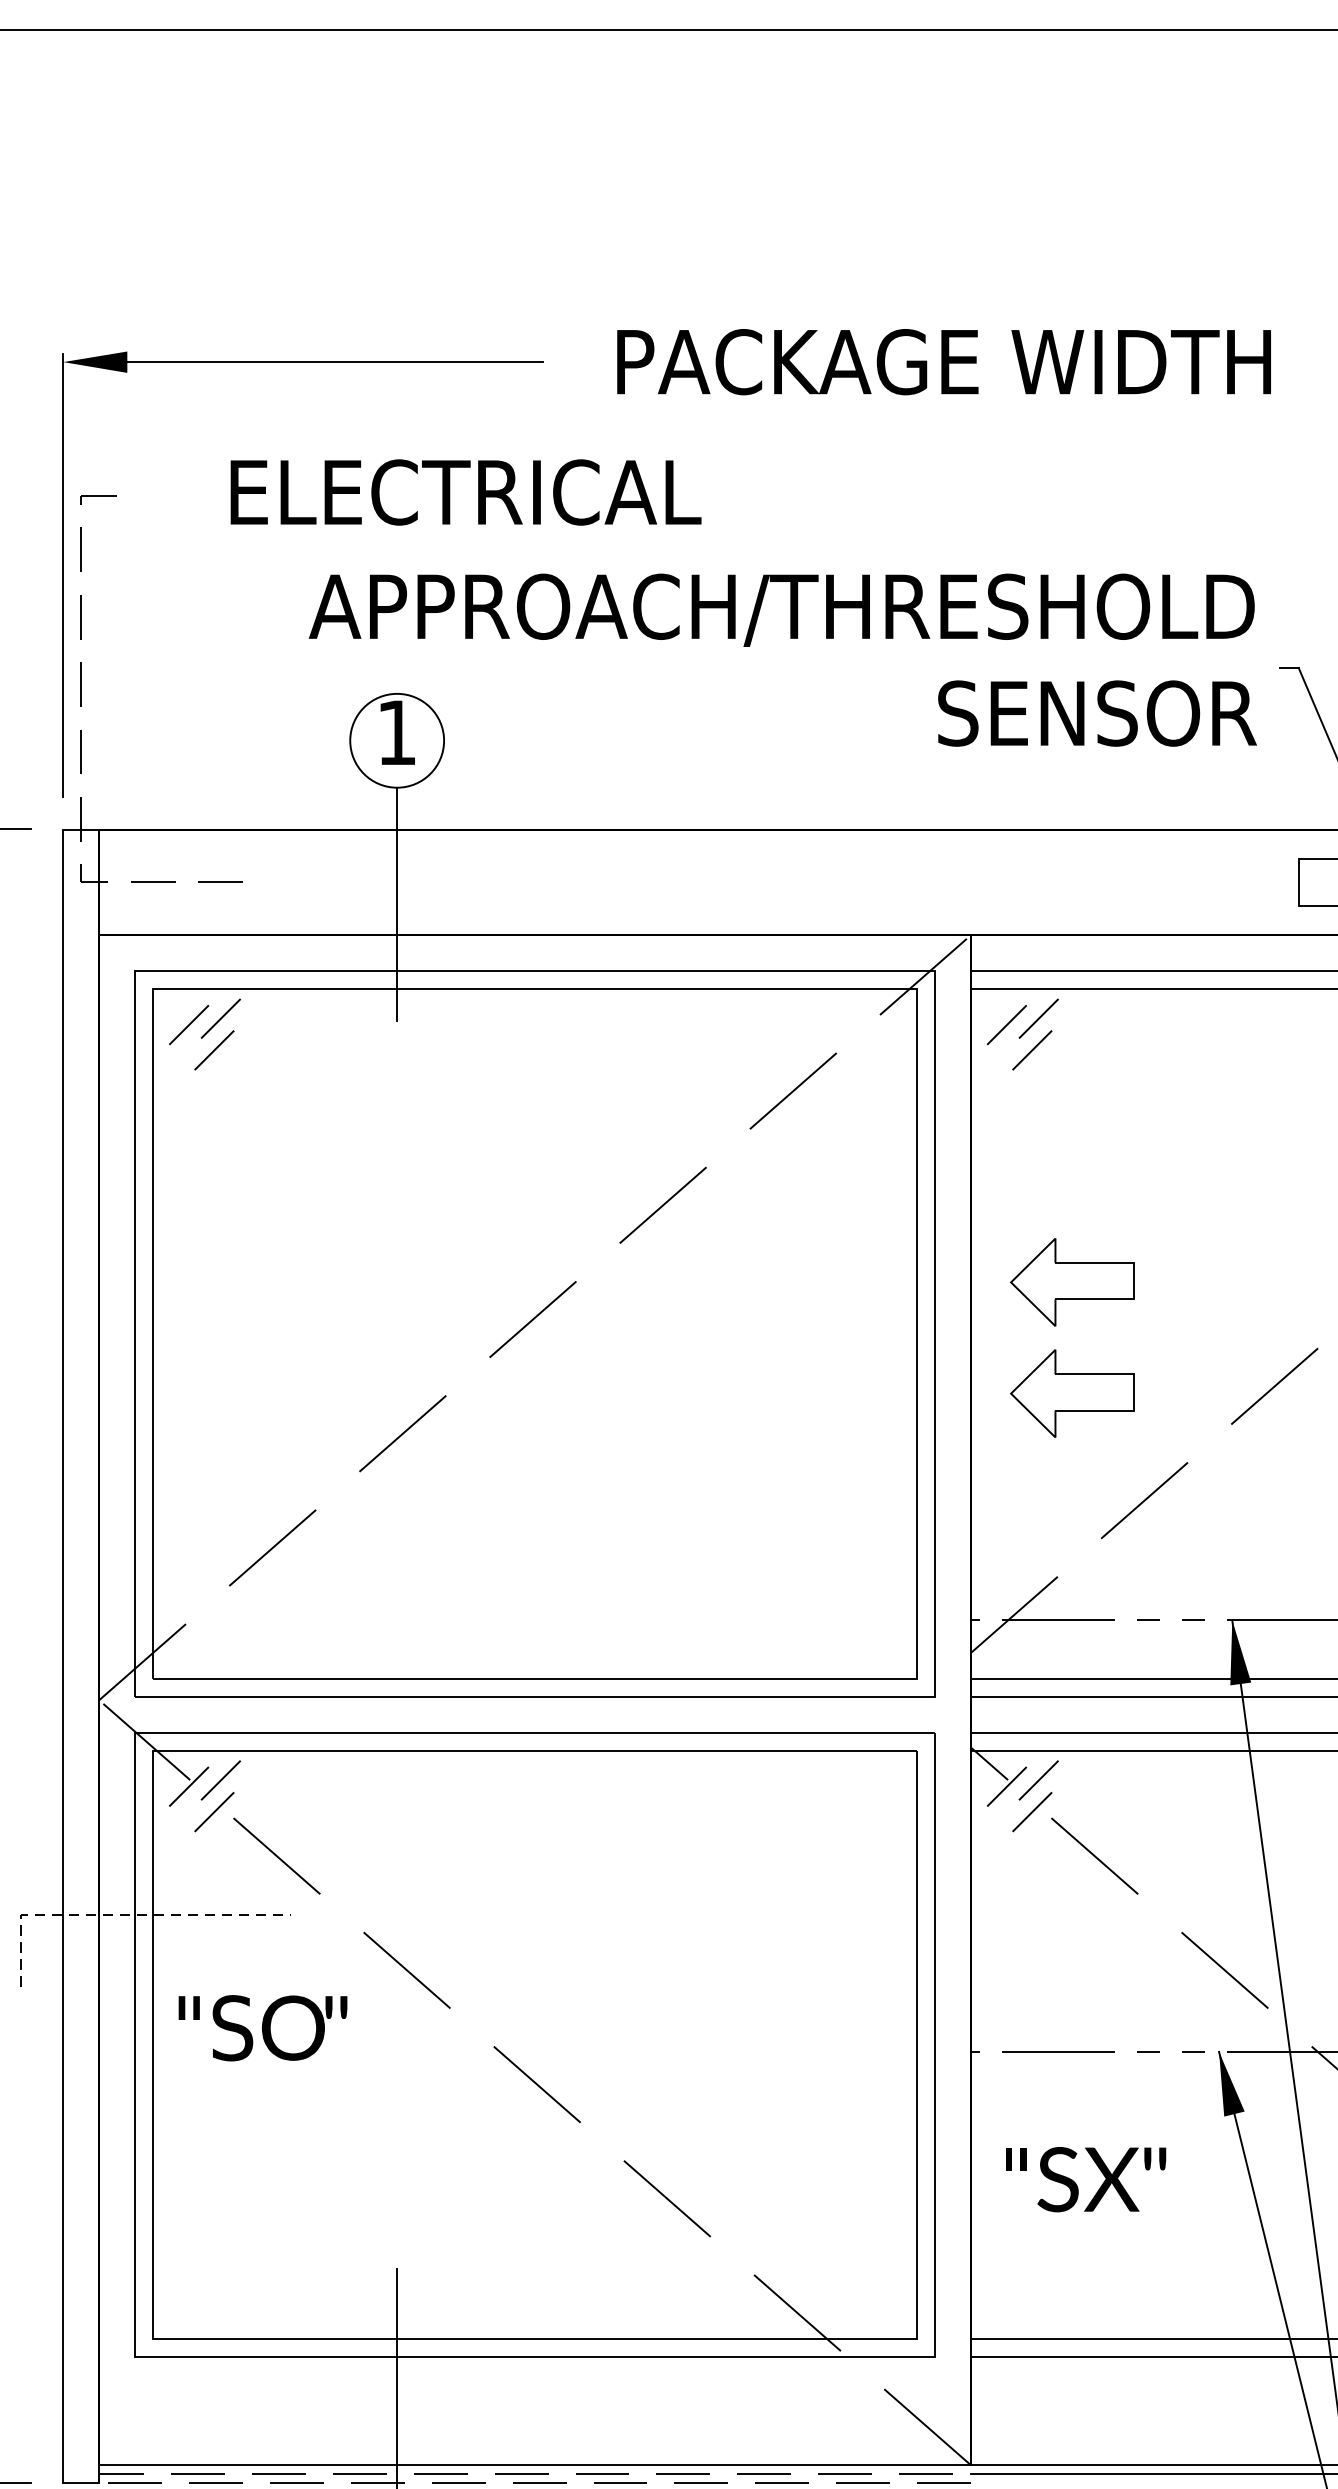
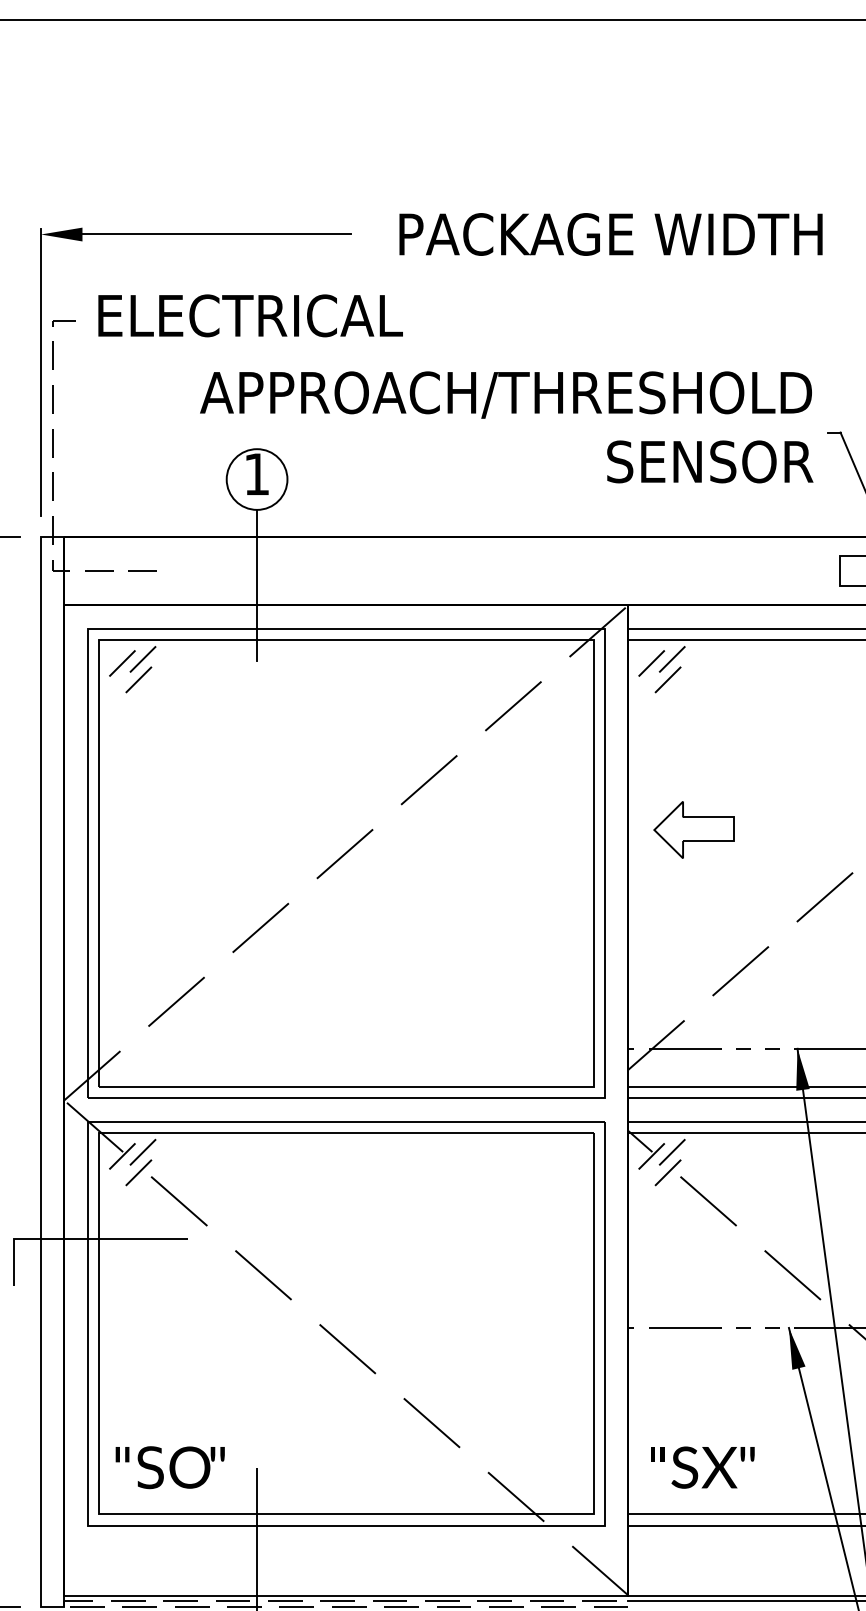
text: (465, 491) -> (250, 315), moved
part: (1071, 1392) -> (693, 901), removed
line: (119, 1915) -> (77, 1239), dashed -> solid
text: (261, 2027) -> (169, 1467), moved
text: (1085, 2179) -> (702, 1467), moved

